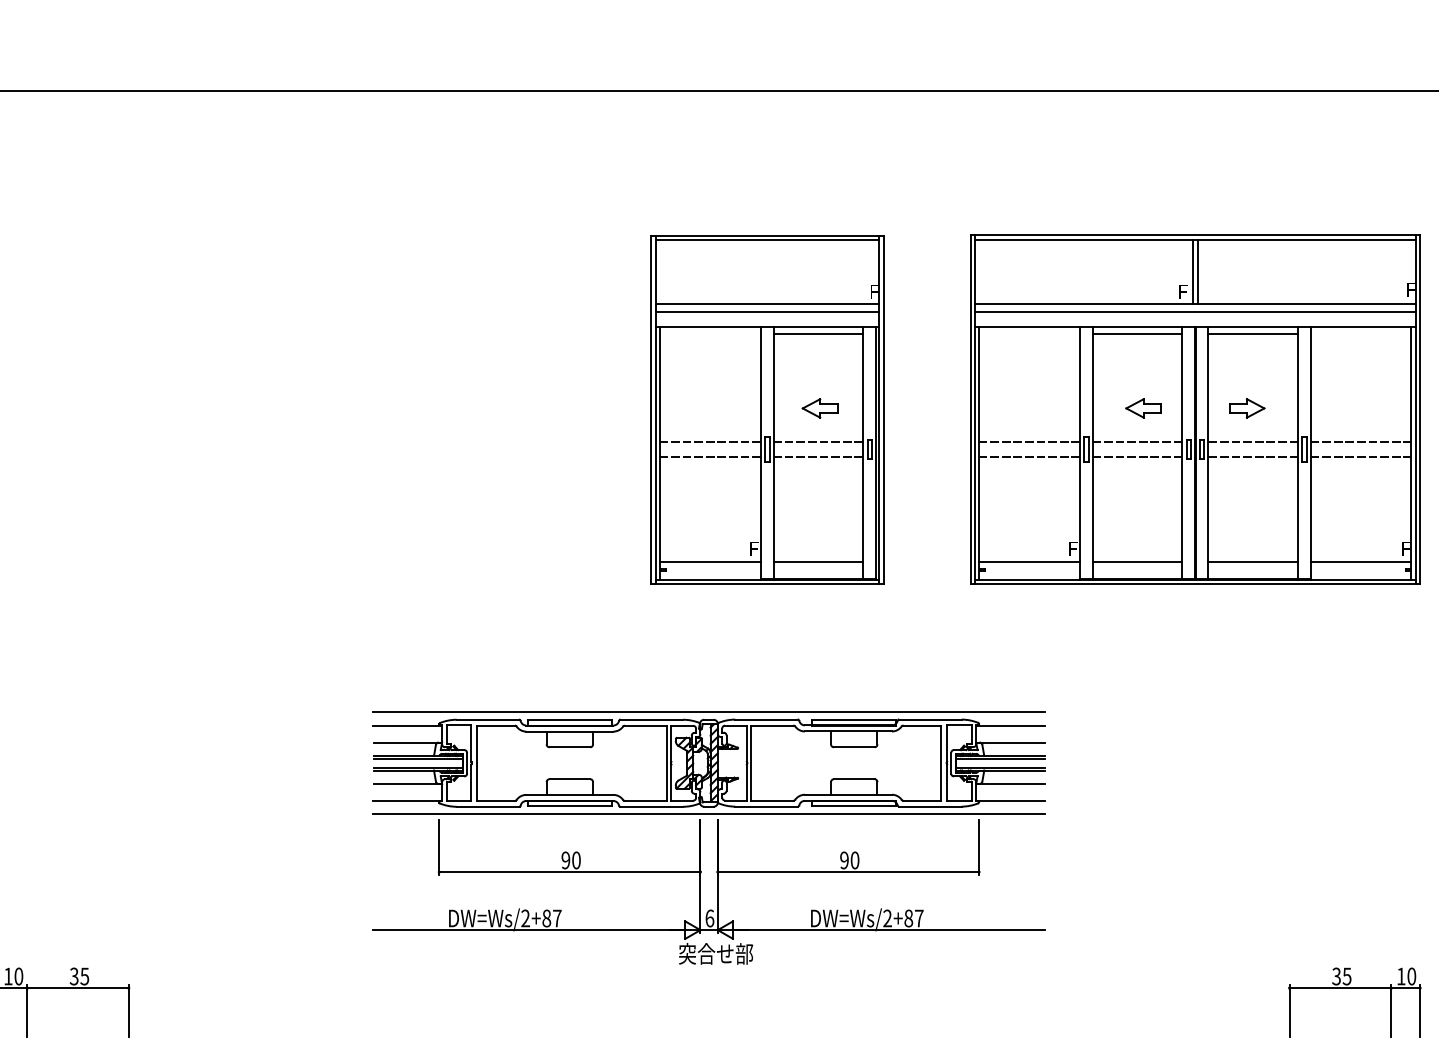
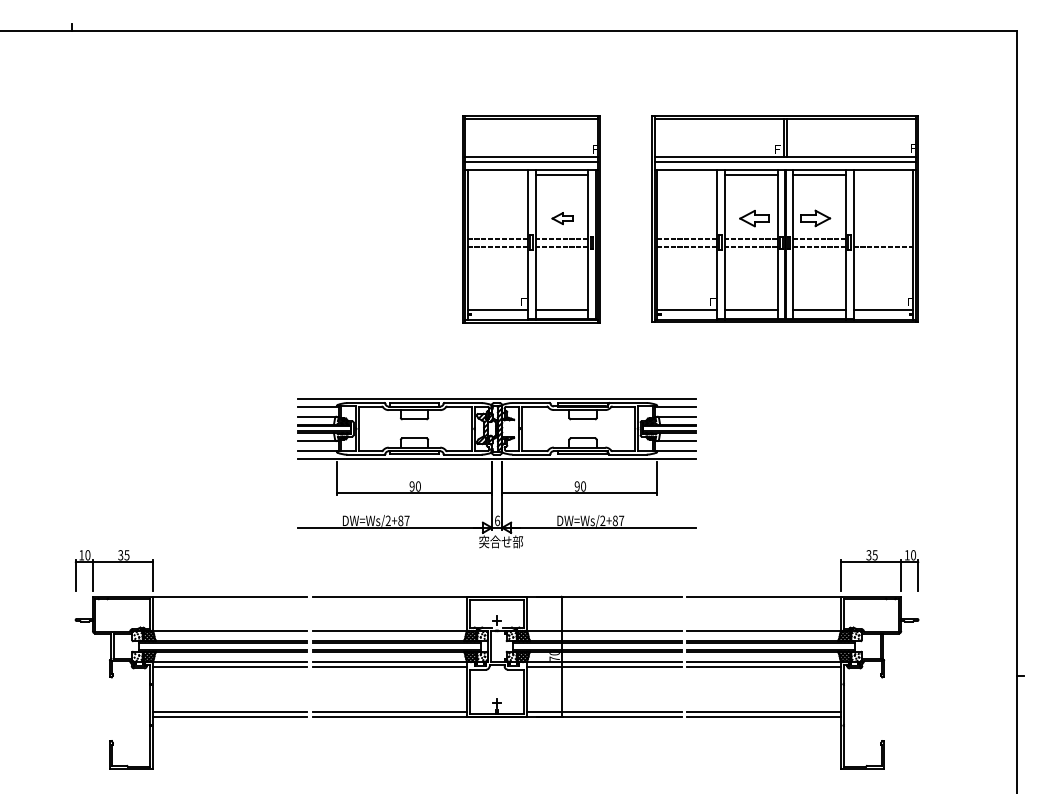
part: (1143, 408) -> (754, 218), size x1.4
part: (1248, 408) -> (816, 218), size x1.4
line: (1361, 442) -> (883, 238), removed

